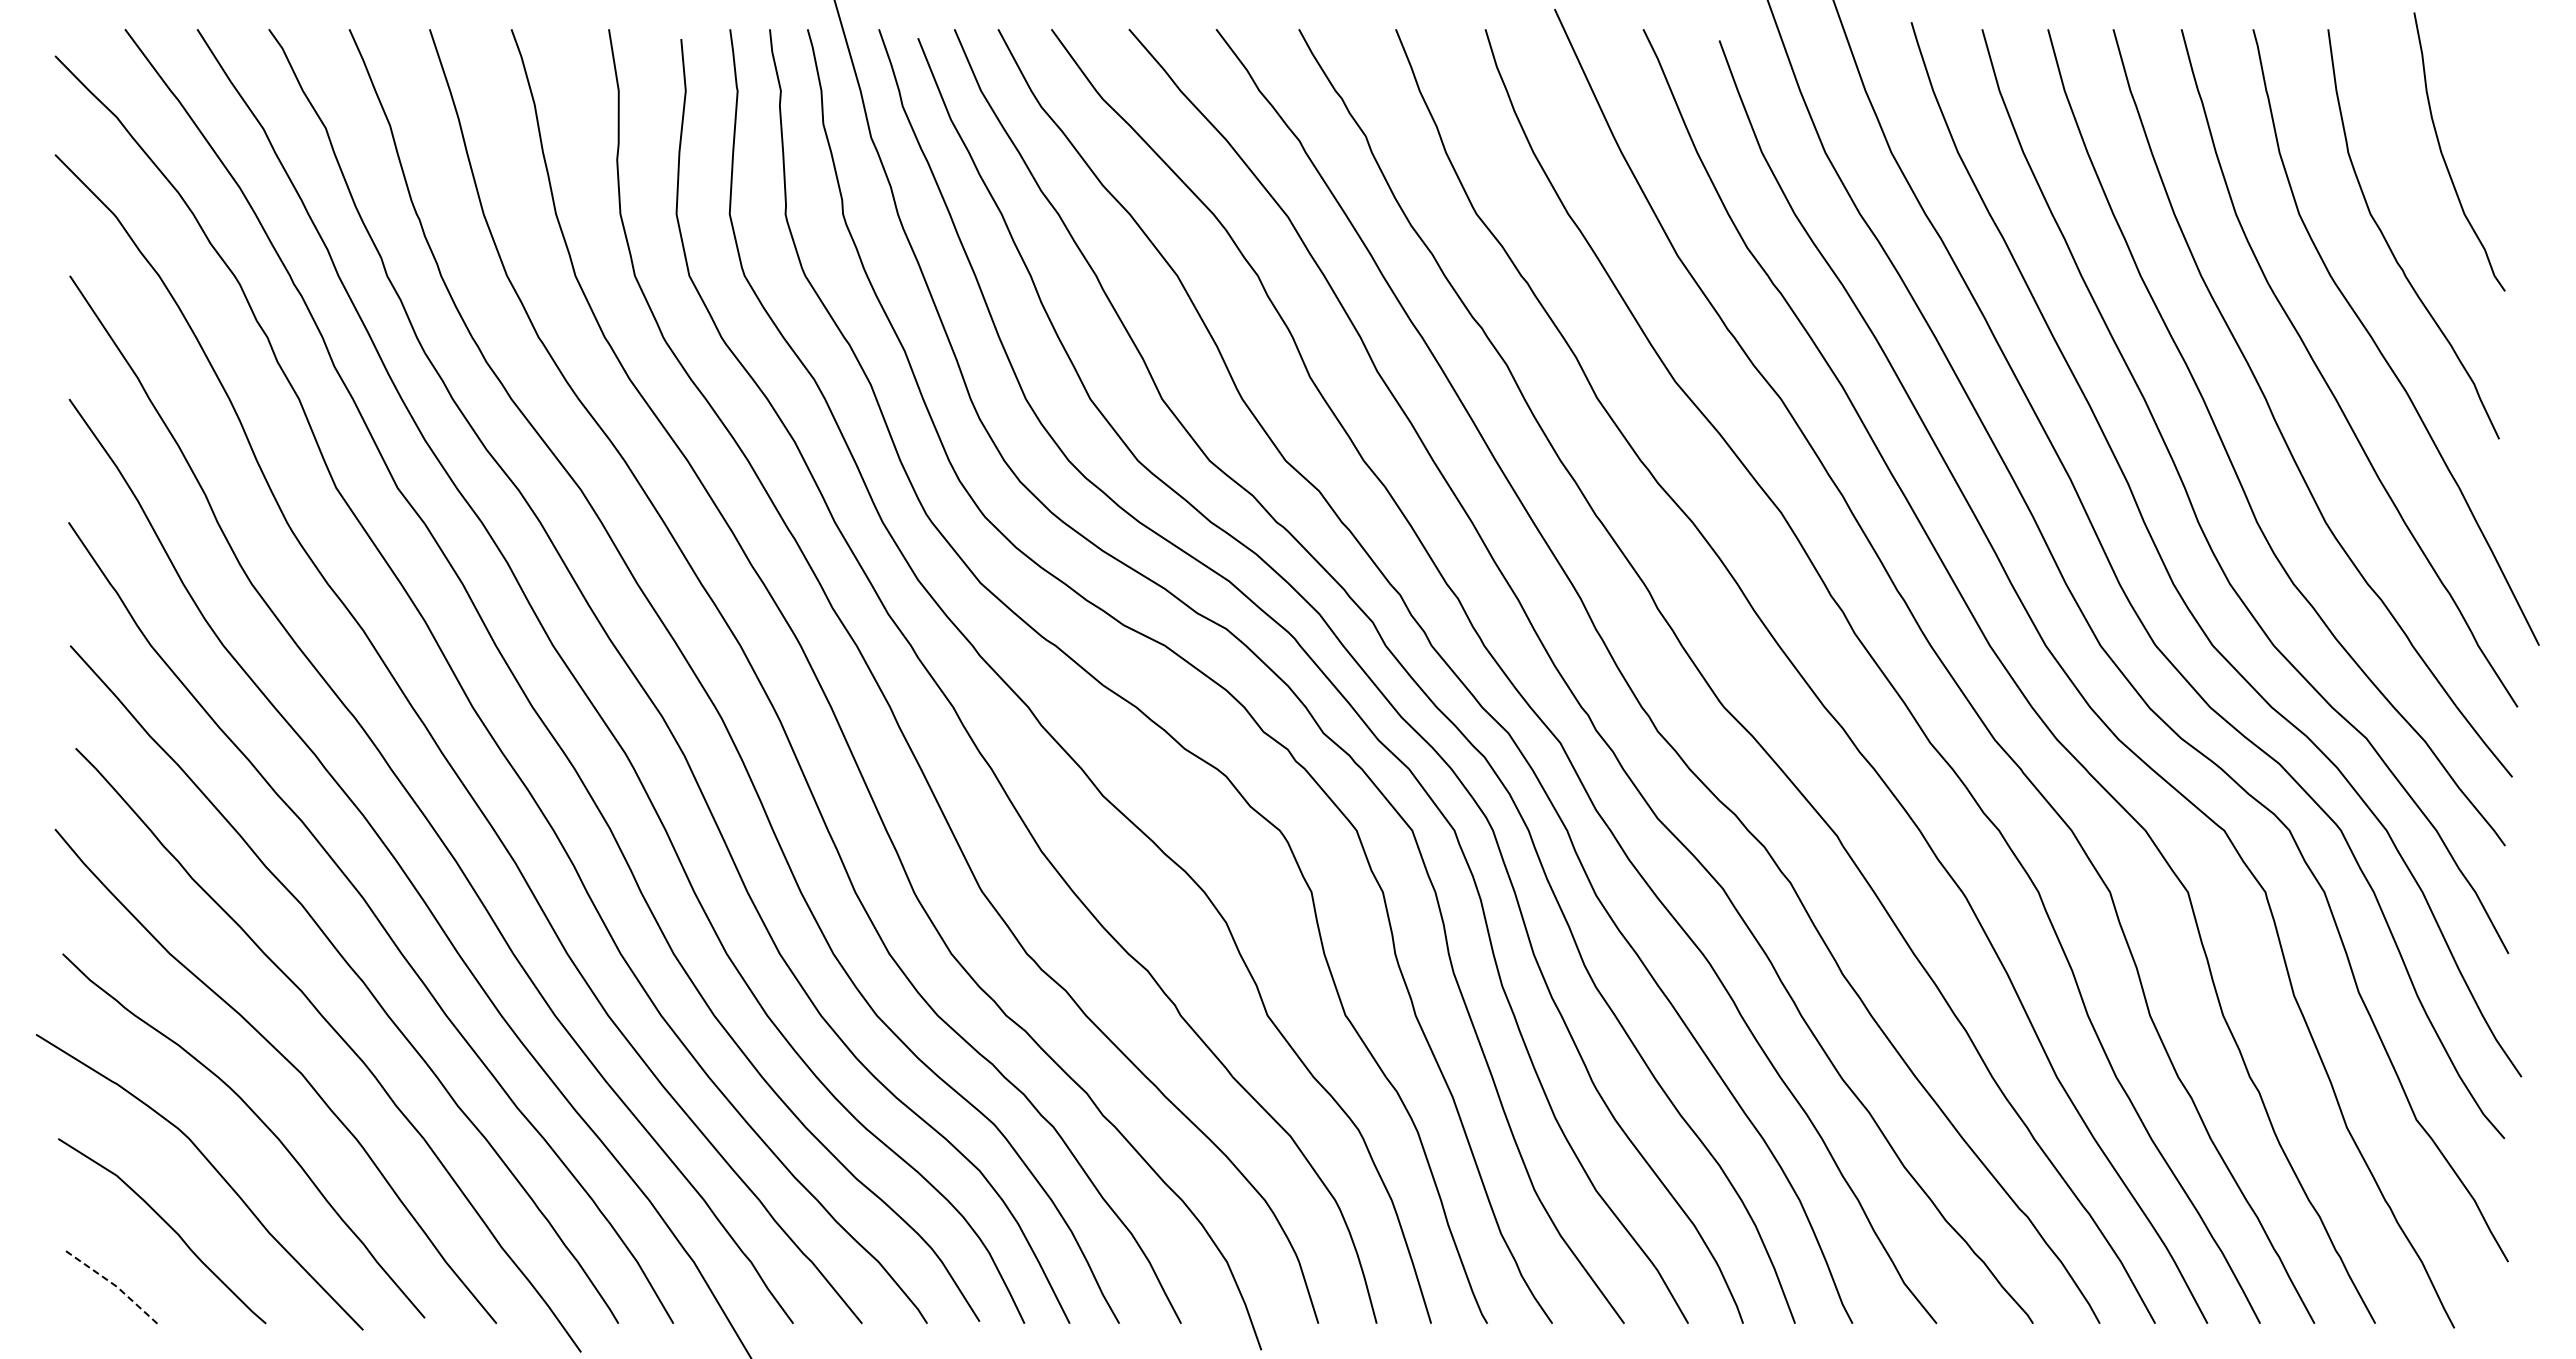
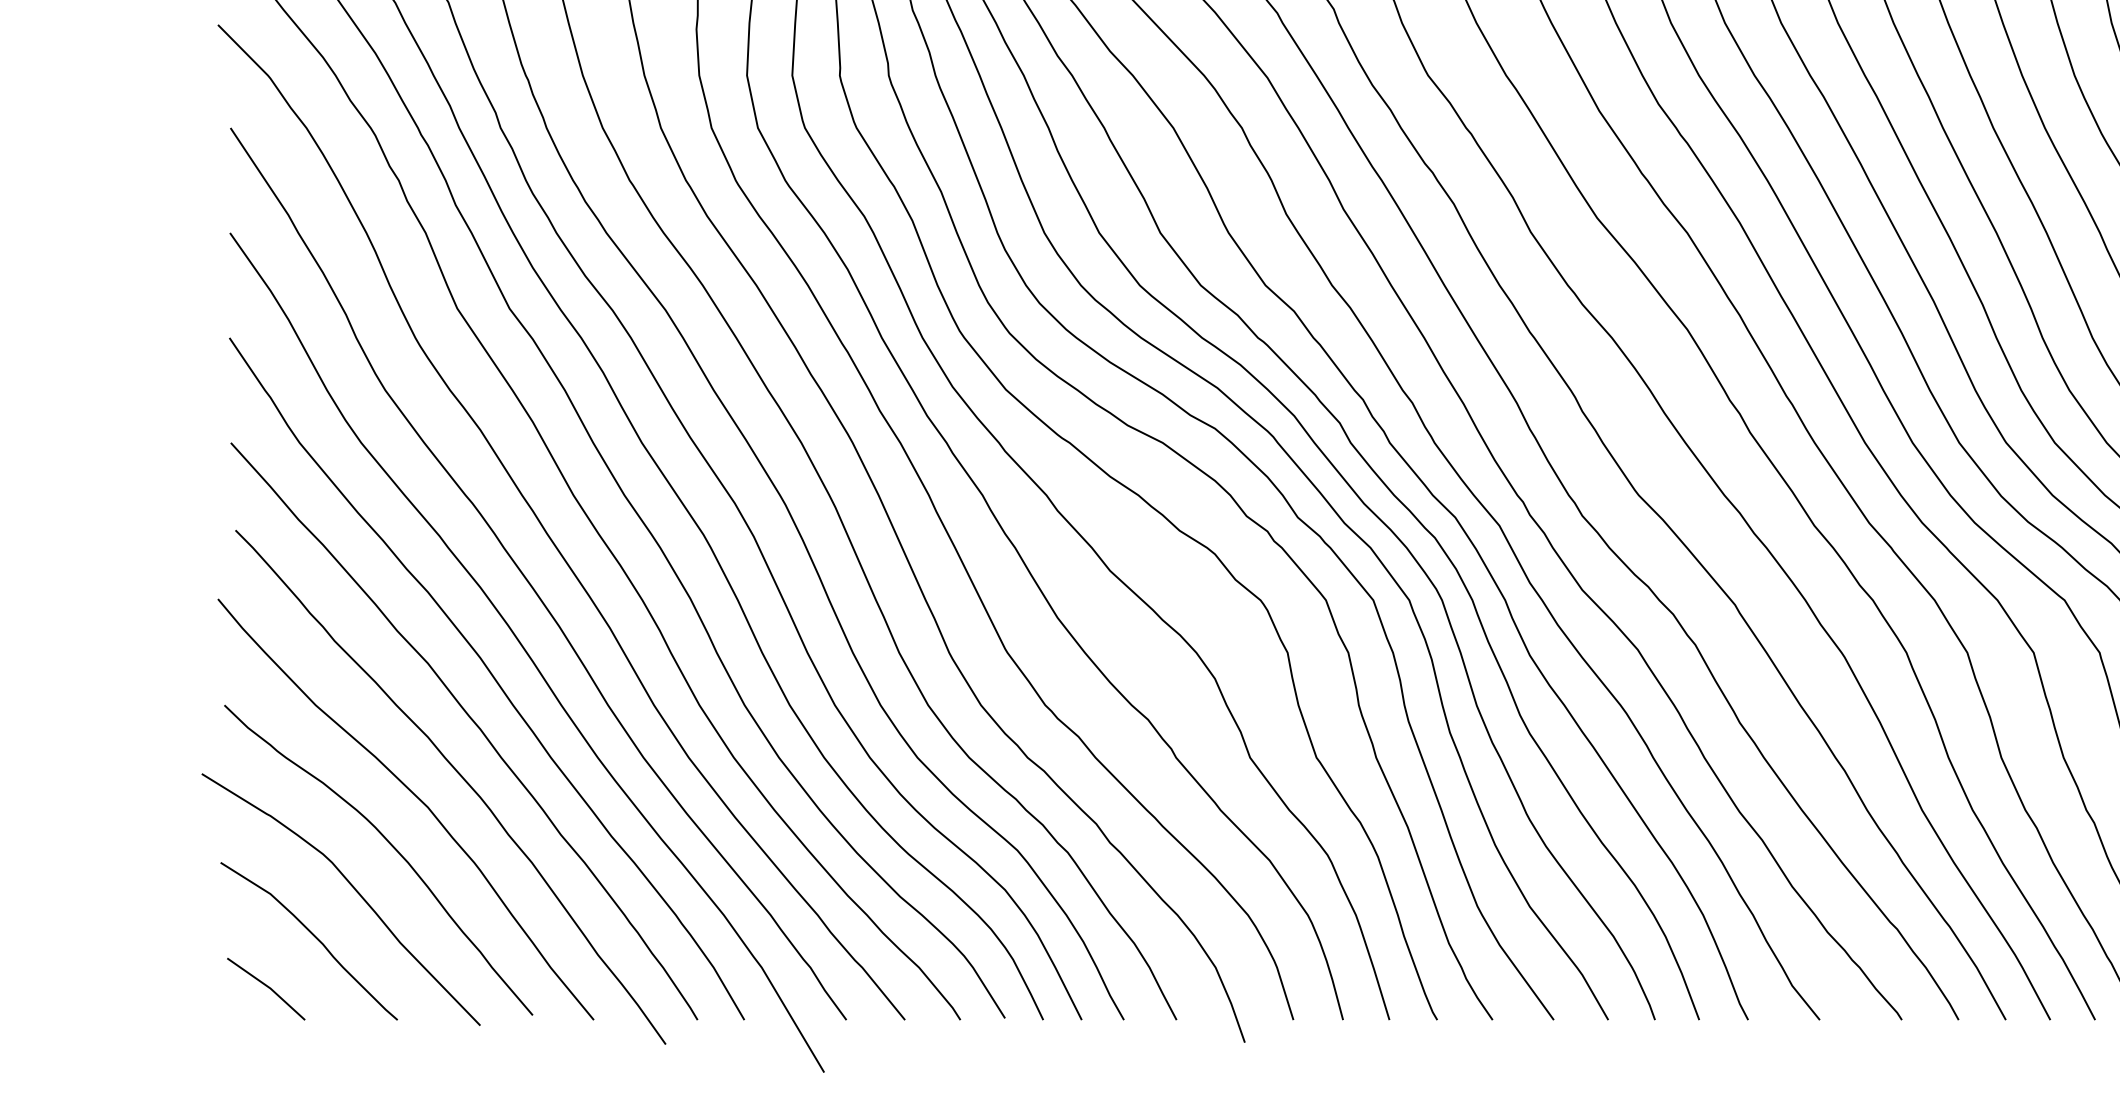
line: (114, 1284) -> (268, 986), dashed -> solid

